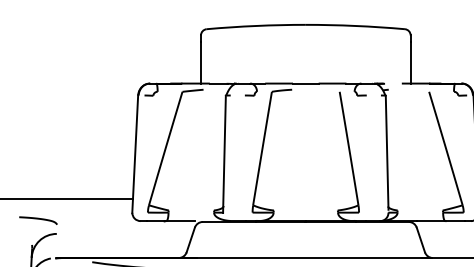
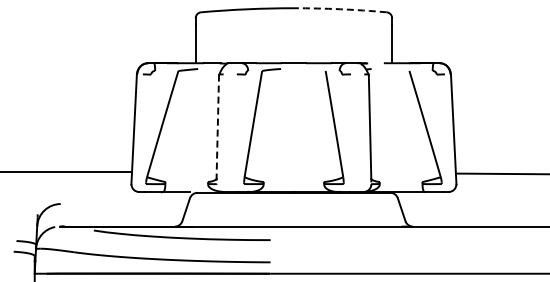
arc: (355, 26) -> (340, 9), solid -> dashed
line: (224, 154) -> (217, 129), solid -> dashed
curve: (38, 219) -> (43, 190), removed

